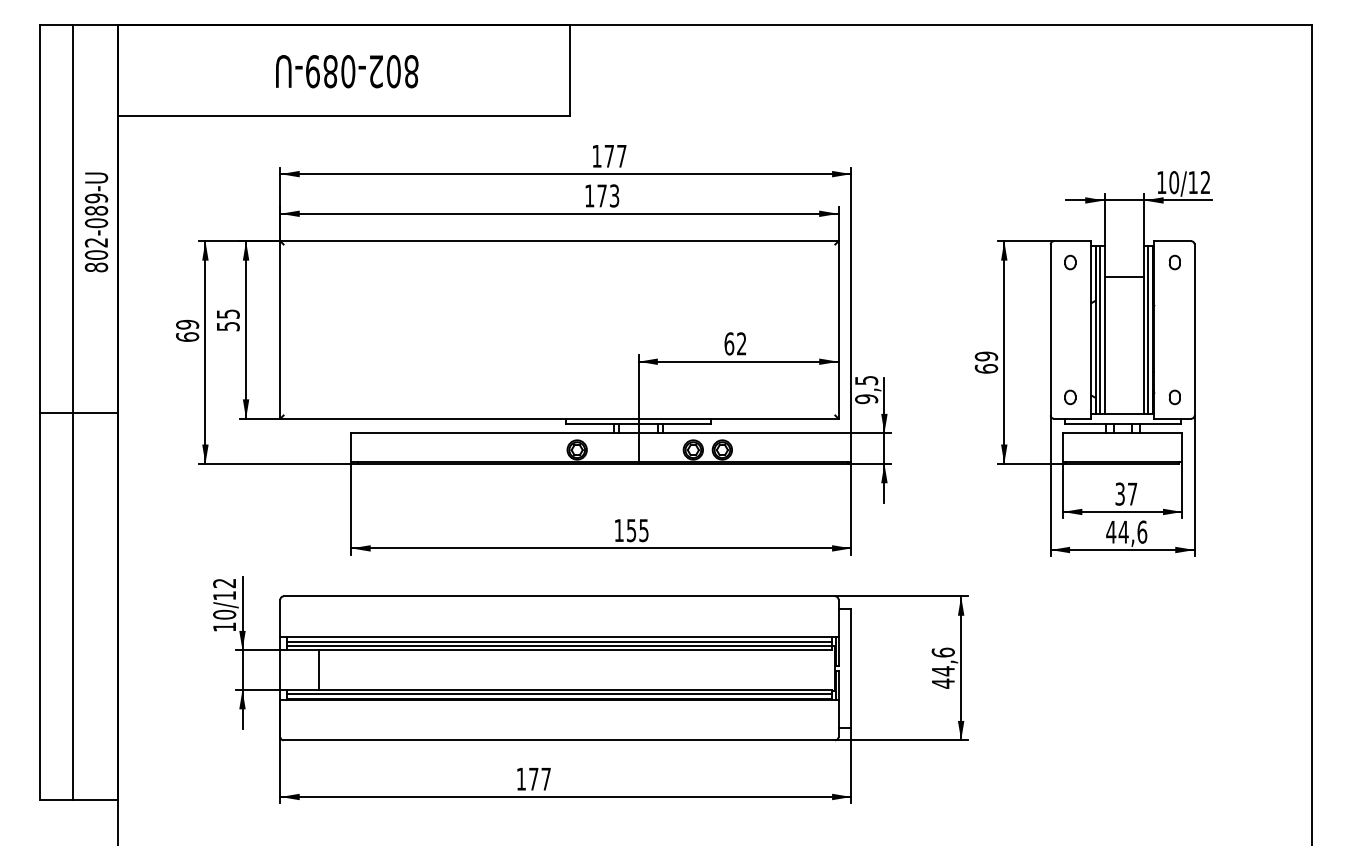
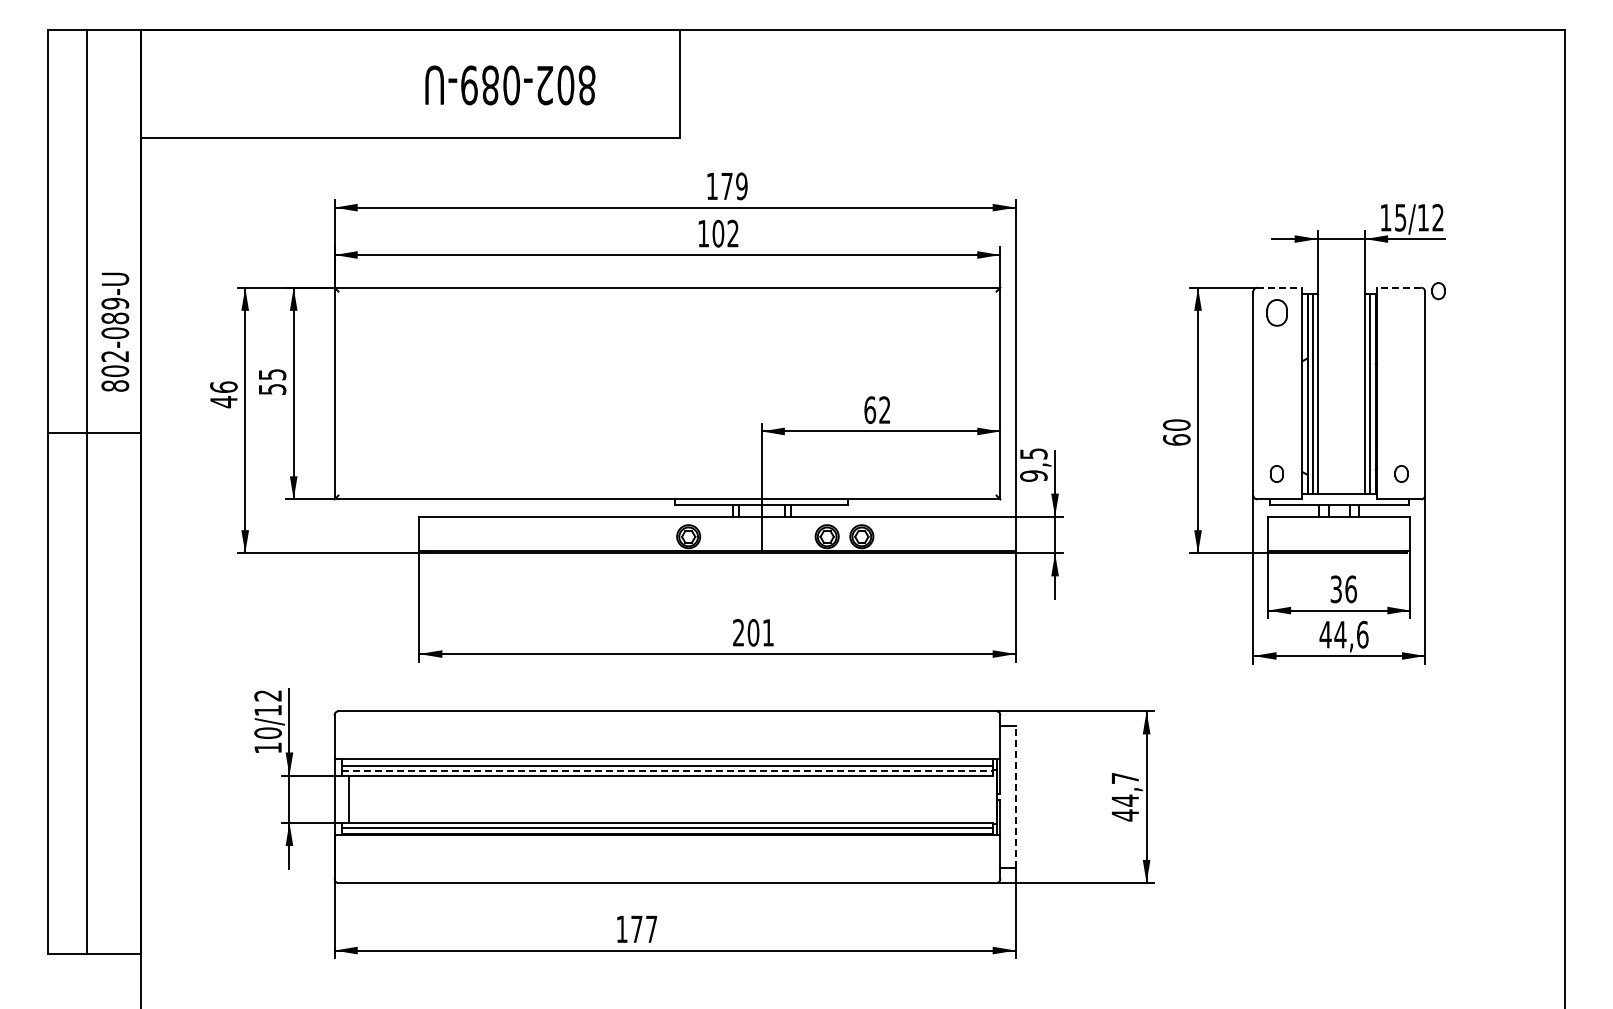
text: (347, 71) -> (510, 85), moved
text: (621, 156) -> (741, 186), 177 -> 179
text: (1174, 182) -> (1400, 217), 10/12 -> 15/12
text: (608, 195) -> (725, 233), 173 -> 102
text: (96, 221) -> (115, 331), moved
line: (1072, 241) -> (1279, 287), solid -> dashed
line: (1172, 241) -> (1398, 287), solid -> dashed
part: (1070, 262) -> (1276, 313), size x1.6
part: (1174, 262) -> (1438, 291), moved
line: (1124, 277) -> (1341, 330), removed
text: (187, 330) -> (223, 394), 69 -> 46
text: (986, 355) -> (1176, 424), 69 -> 60
line: (79, 412) -> (94, 433), moved
text: (1132, 494) -> (1350, 589), 37 -> 36
text: (631, 530) -> (753, 632), 155 -> 201
line: (560, 646) -> (668, 770), solid -> dashed
text: (943, 652) -> (1125, 778), 44,6 -> 44,7
line: (851, 667) -> (1015, 796), solid -> dashed
line: (318, 669) -> (348, 798), moved

